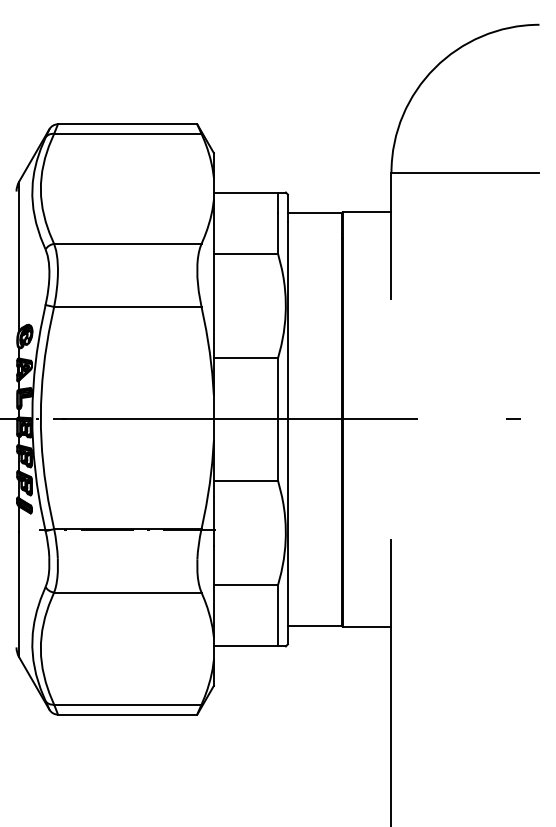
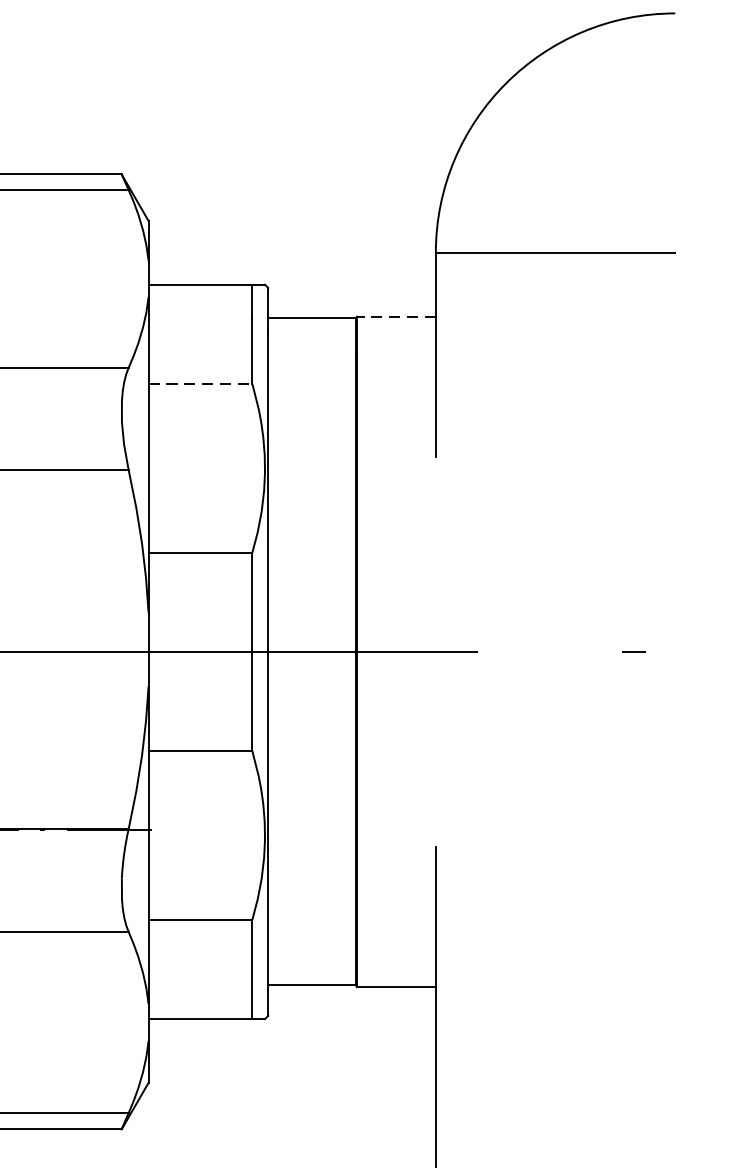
line: (366, 212) -> (395, 317), solid -> dashed
line: (246, 253) -> (201, 383), solid -> dashed

